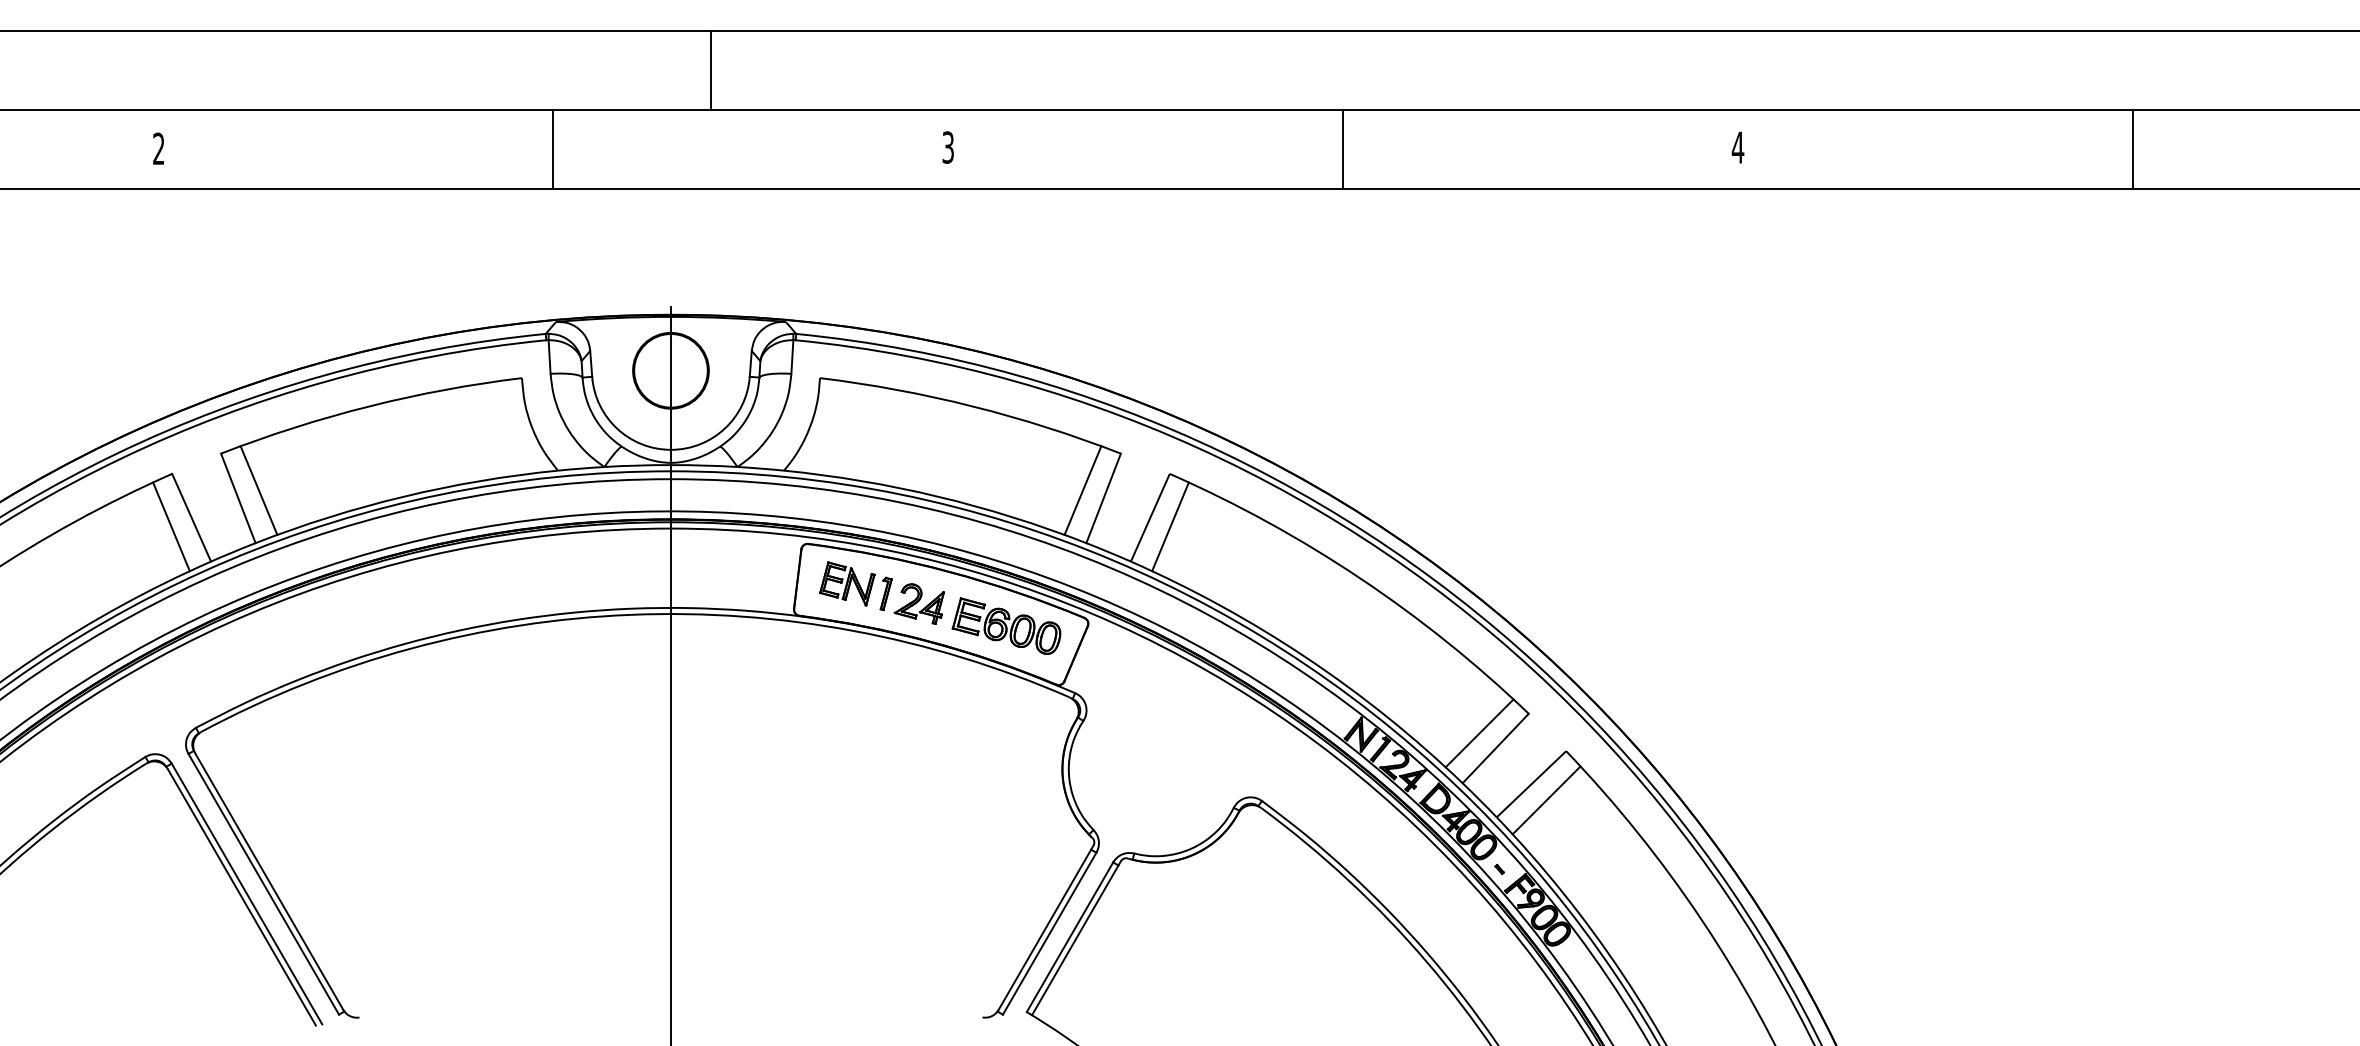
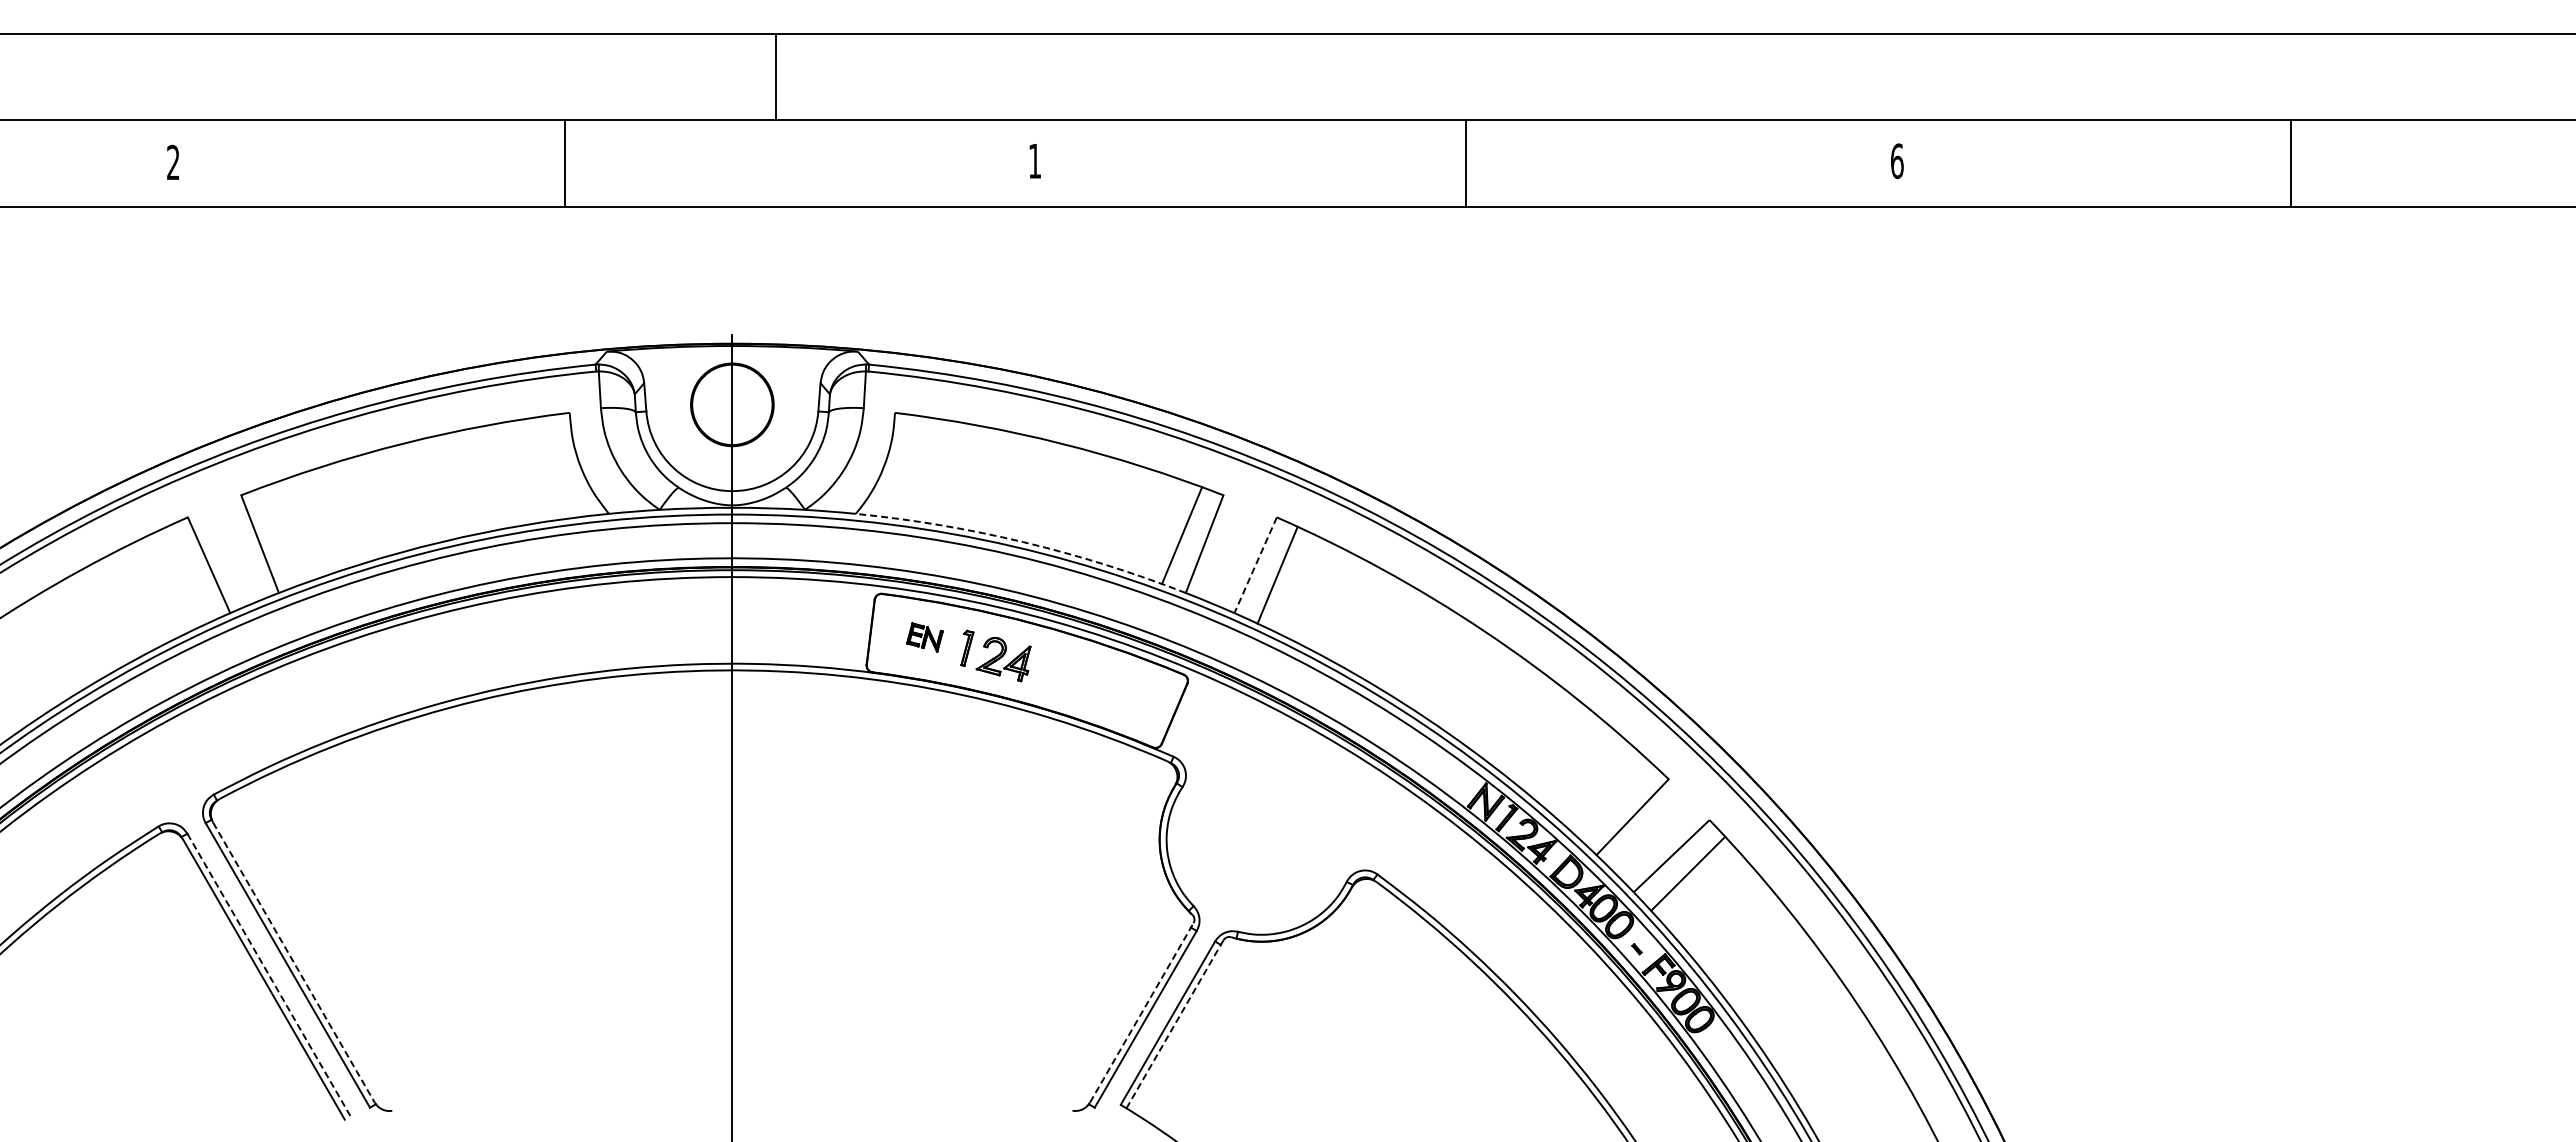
text: (947, 146) -> (1034, 160), 3 -> 1
text: (1737, 147) -> (1896, 161), 4 -> 6
line: (552, 149) -> (564, 163), moved
line: (2132, 149) -> (2290, 163), moved
line: (258, 490) -> (282, 535), removed
arc: (937, 496) -> (1023, 542), solid -> dashed
line: (1150, 517) -> (1255, 565), solid -> dashed
line: (171, 526) -> (187, 574), removed
part: (846, 583) -> (924, 637), size x0.6
part: (1006, 626) -> (1098, 683), removed
line: (1480, 733) -> (1615, 800), removed
line: (268, 881) -> (293, 962), solid -> dashed
line: (246, 894) -> (269, 976), solid -> dashed
line: (1046, 927) -> (1142, 1012), solid -> dashed
line: (1076, 938) -> (1174, 1024), solid -> dashed

